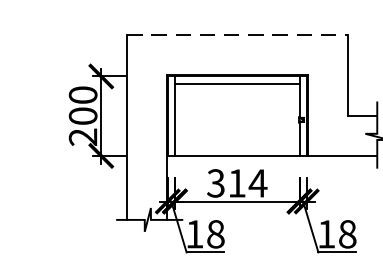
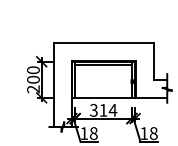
line: (239, 34) -> (104, 42), dashed -> solid

